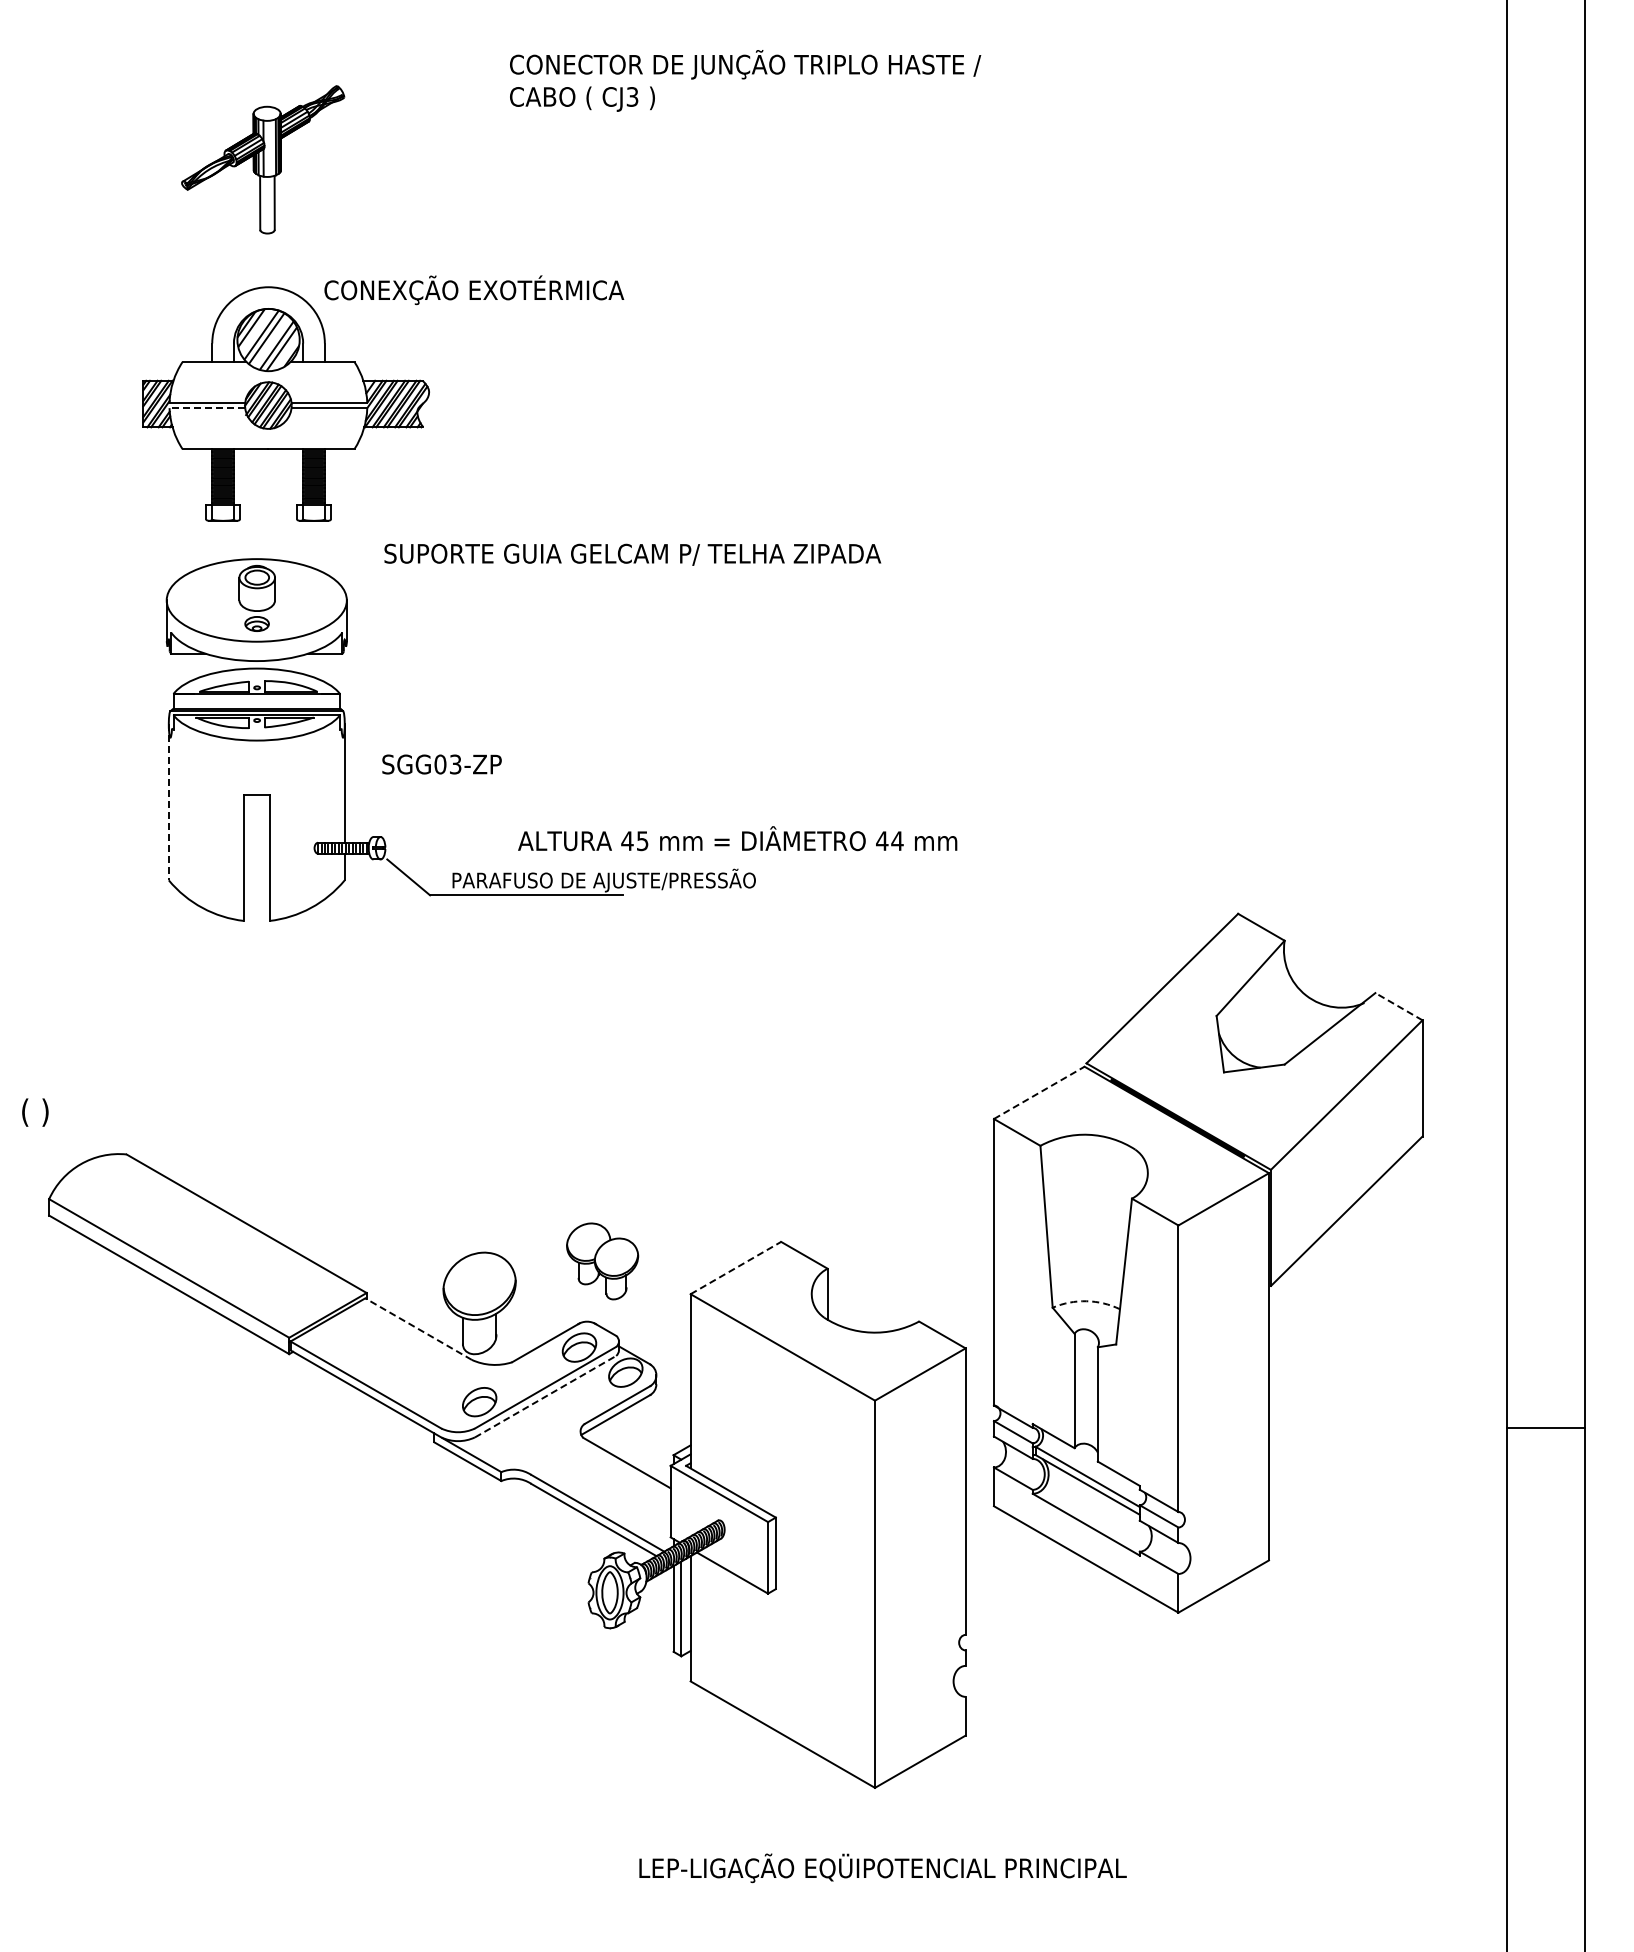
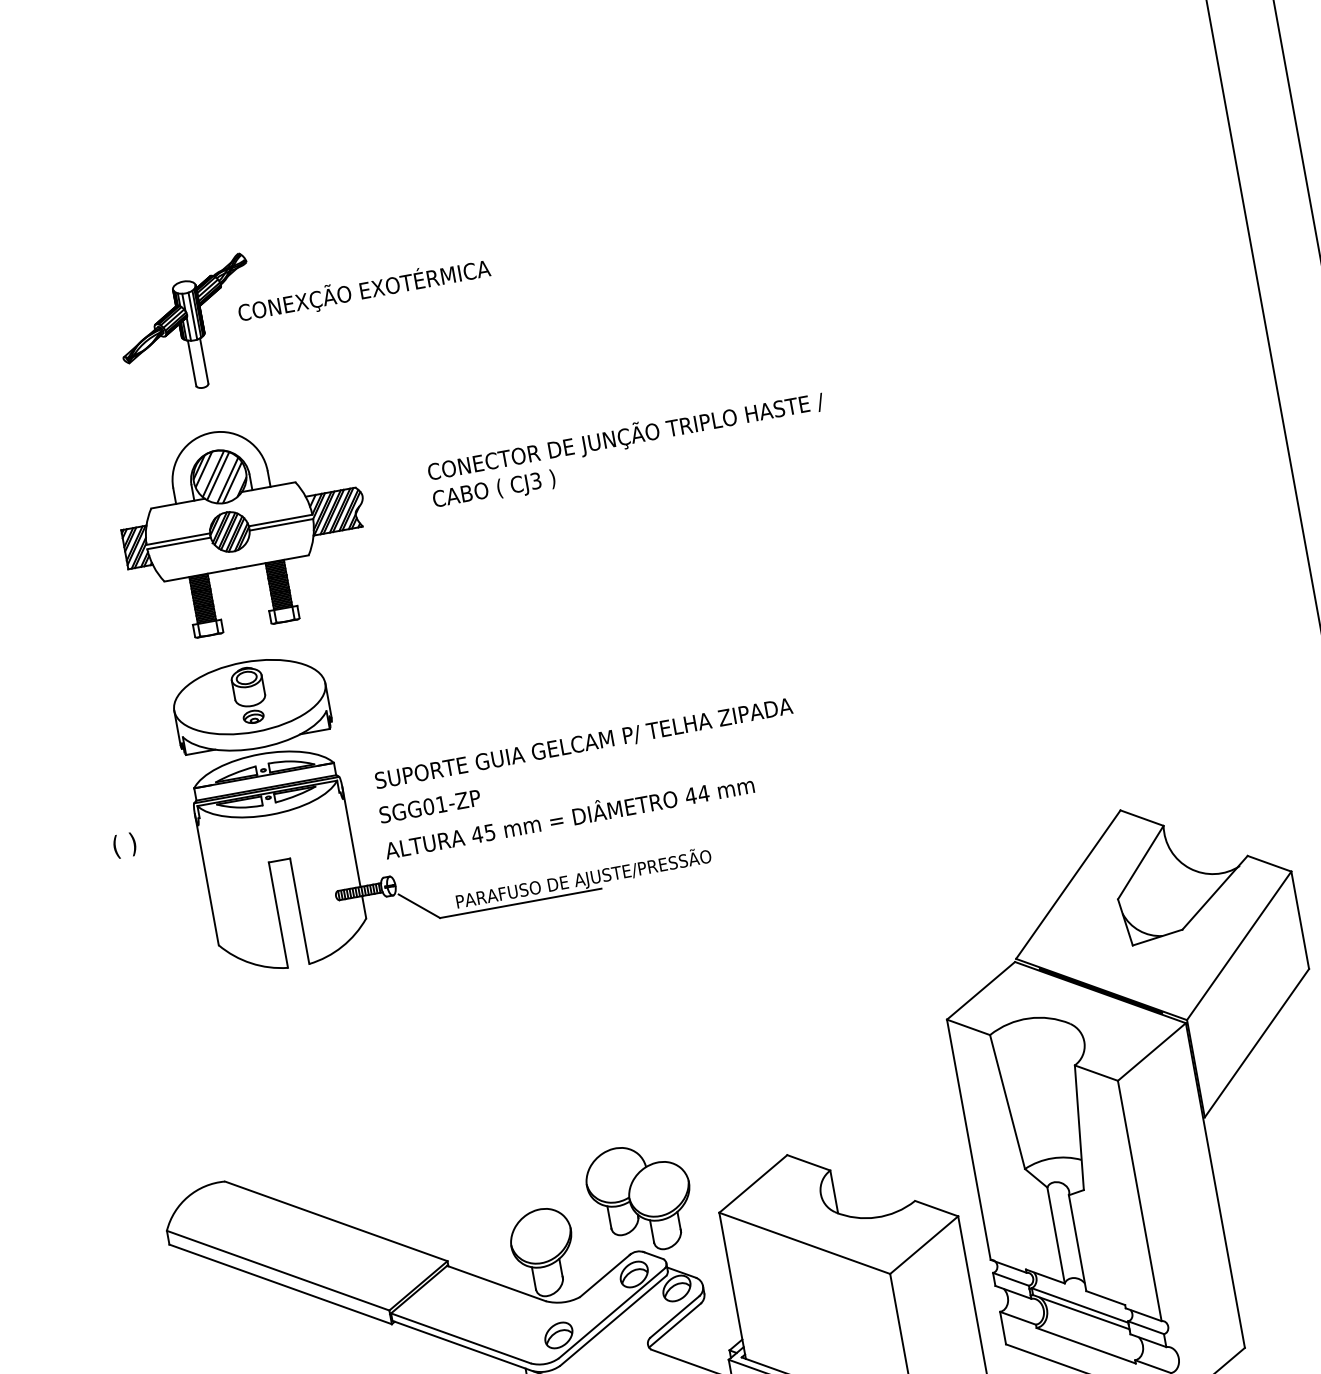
text: (745, 80) -> (628, 449), moved
line: (270, 148) -> (192, 316), added
text: (474, 290) -> (364, 290), moved
line: (207, 408) -> (179, 543), dashed -> solid
text: (632, 554) -> (583, 743), moved
text: (455, 764) -> (441, 804), SGG03-ZP -> SGG01-ZP
line: (168, 802) -> (206, 880), dashed -> solid
text: (737, 838) -> (569, 815), moved
line: (1398, 1006) -> (1269, 863), dashed -> solid
line: (1039, 1092) -> (981, 990), dashed -> solid
text: (35, 1112) -> (124, 845), moved
part: (602, 1261) -> (640, 1198), size x1.67
line: (736, 1267) -> (753, 1183), dashed -> solid
arc: (1086, 1301) -> (1052, 1158), dashed -> solid
line: (418, 1328) -> (496, 1283), dashed -> solid
line: (545, 1396) -> (613, 1320), dashed -> solid

